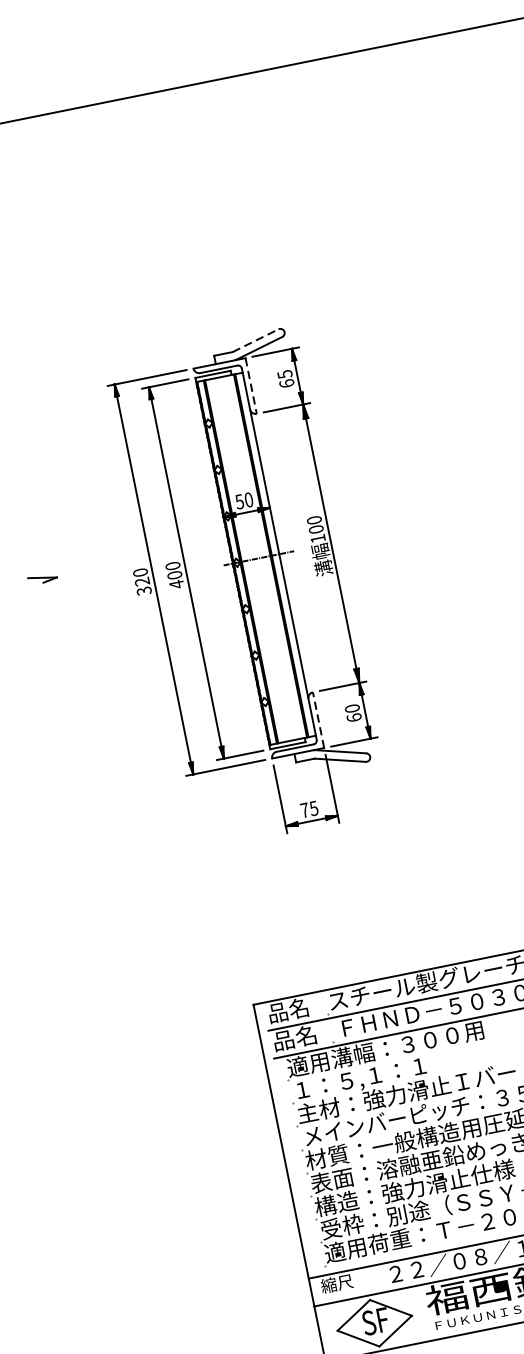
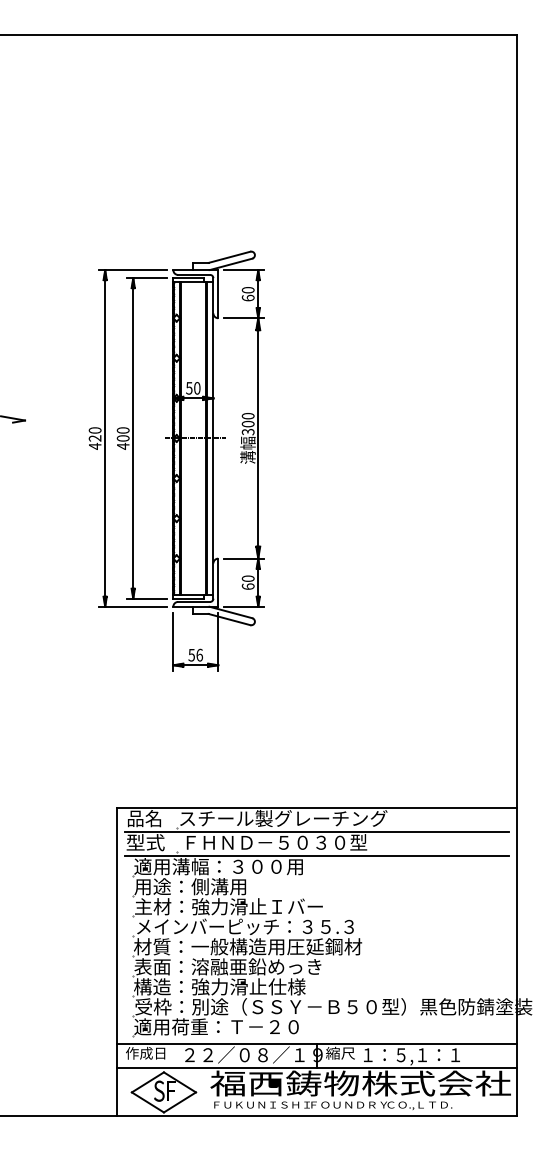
line: (255, 340) -> (229, 257), dashed -> solid
text: (284, 374) -> (247, 290), 65 -> 60
line: (251, 386) -> (218, 294), dashed -> solid
text: (317, 539) -> (247, 432), 100 -> 300
text: (143, 590) -> (94, 445), 320 -> 420
line: (318, 719) -> (218, 582), dashed -> solid
text: (309, 808) -> (195, 654), 75 -> 56
text: (295, 1038) -> (145, 842), 品名 -> 型式
text: (358, 1079) -> (191, 887), １：５,１：１ -> 用途：側溝用
text: (344, 1281) -> (145, 1052), 縮尺 -> 作成日

